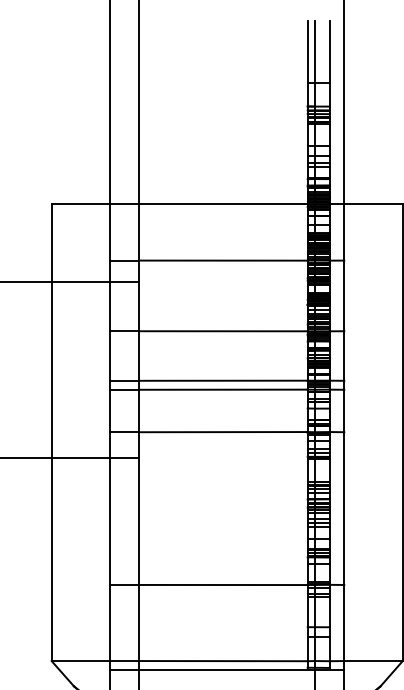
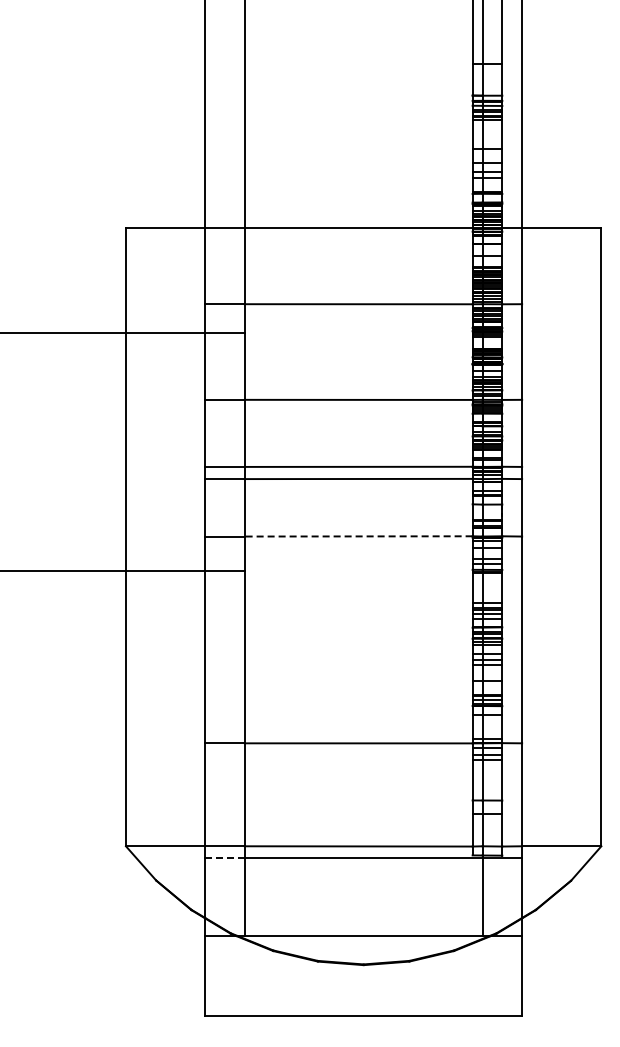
line: (223, 432) -> (358, 536), solid -> dashed
line: (125, 670) -> (225, 858), solid -> dashed

